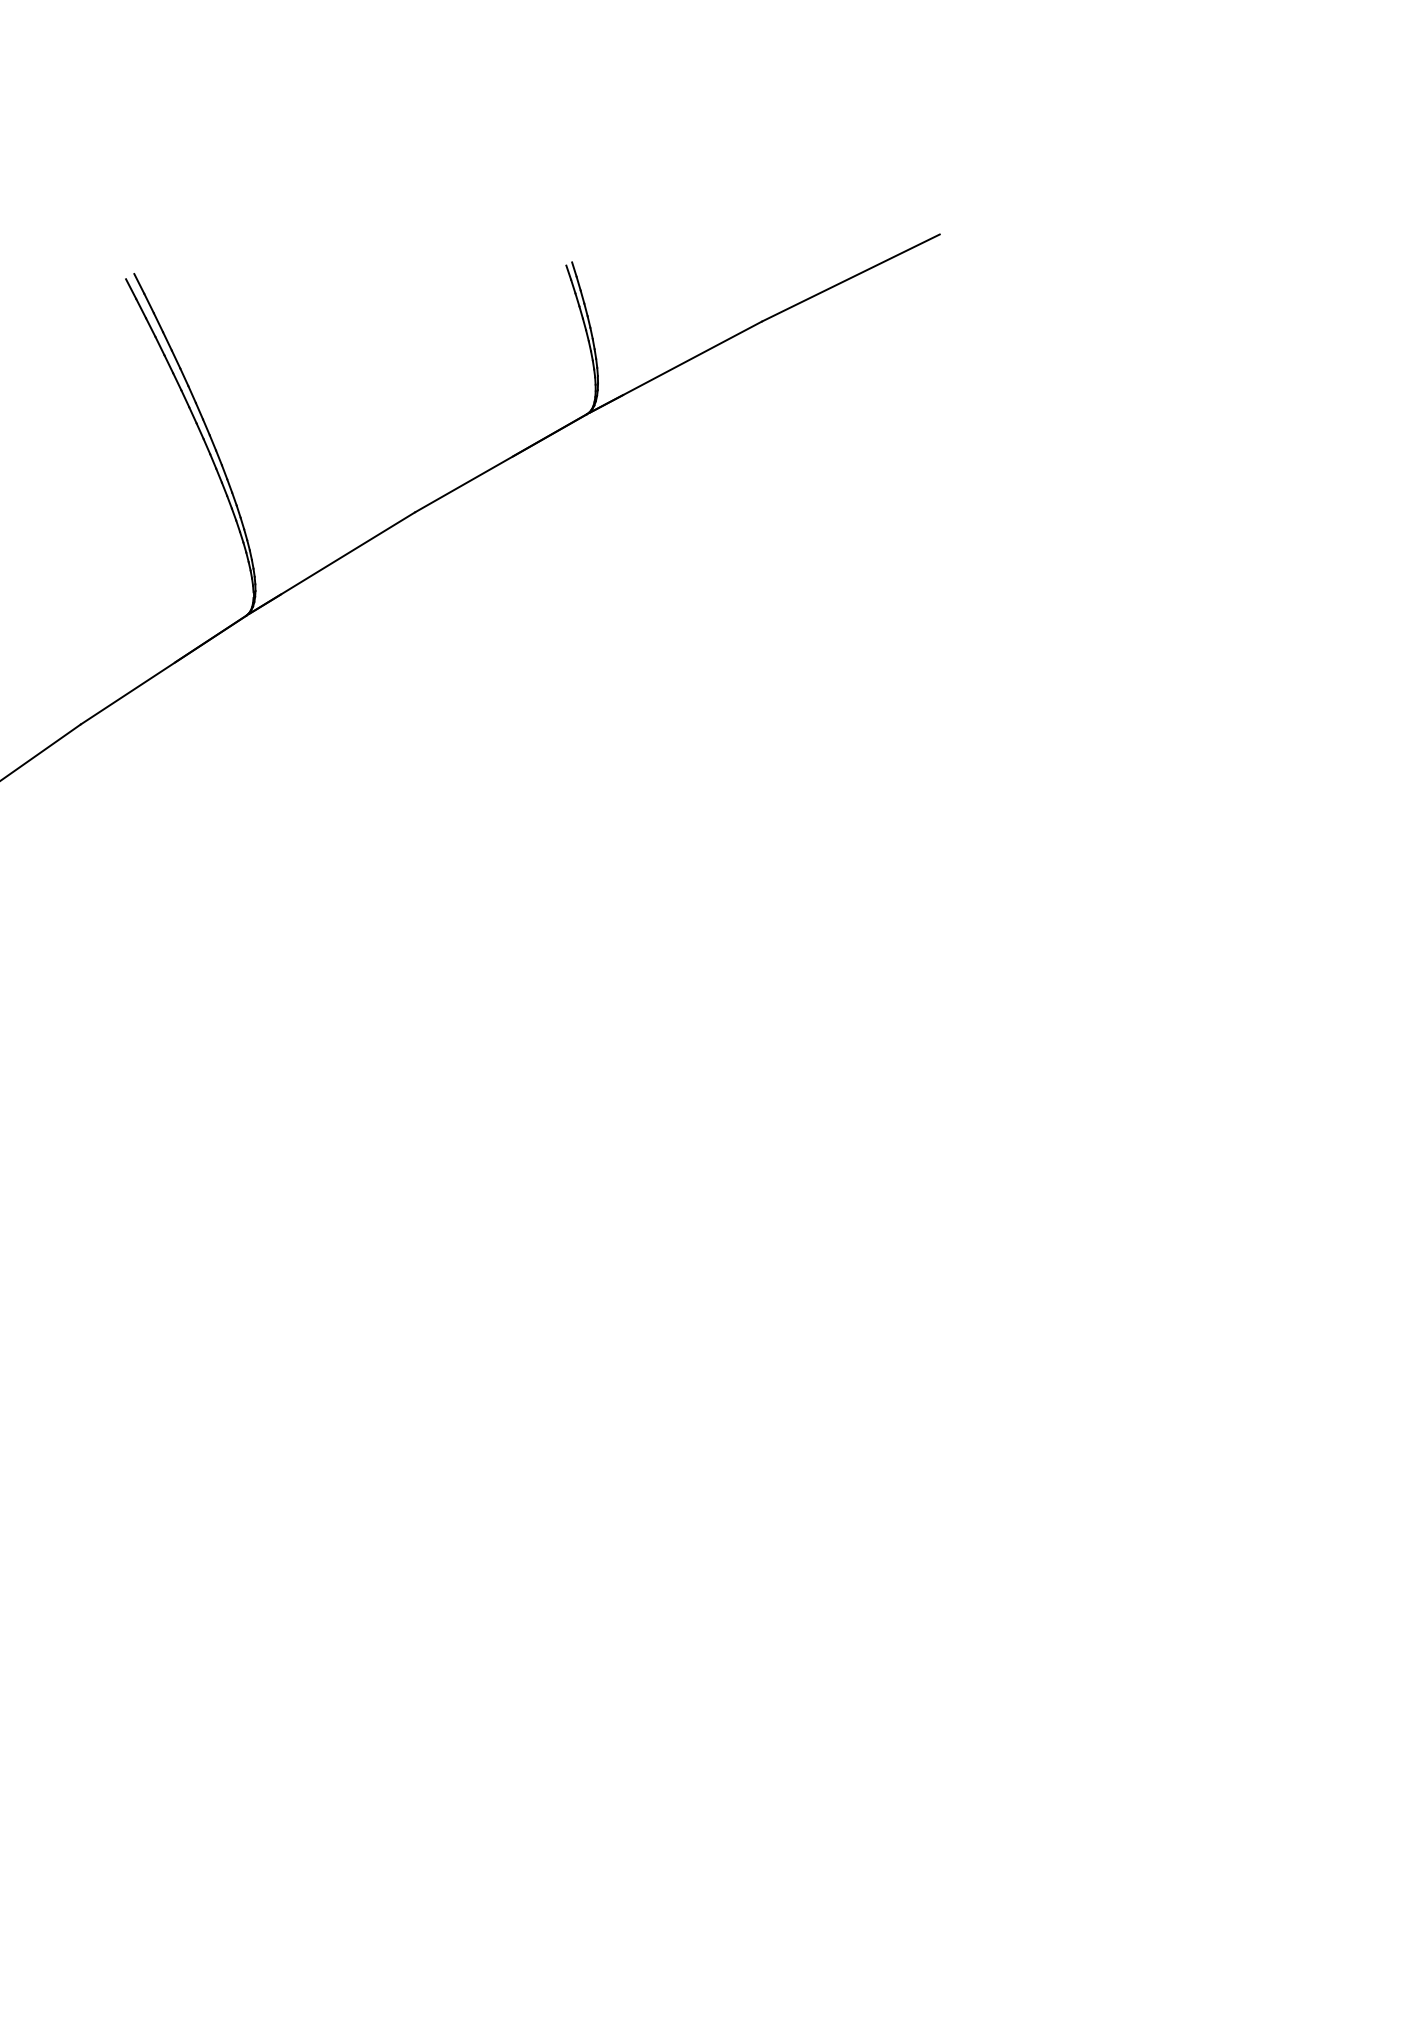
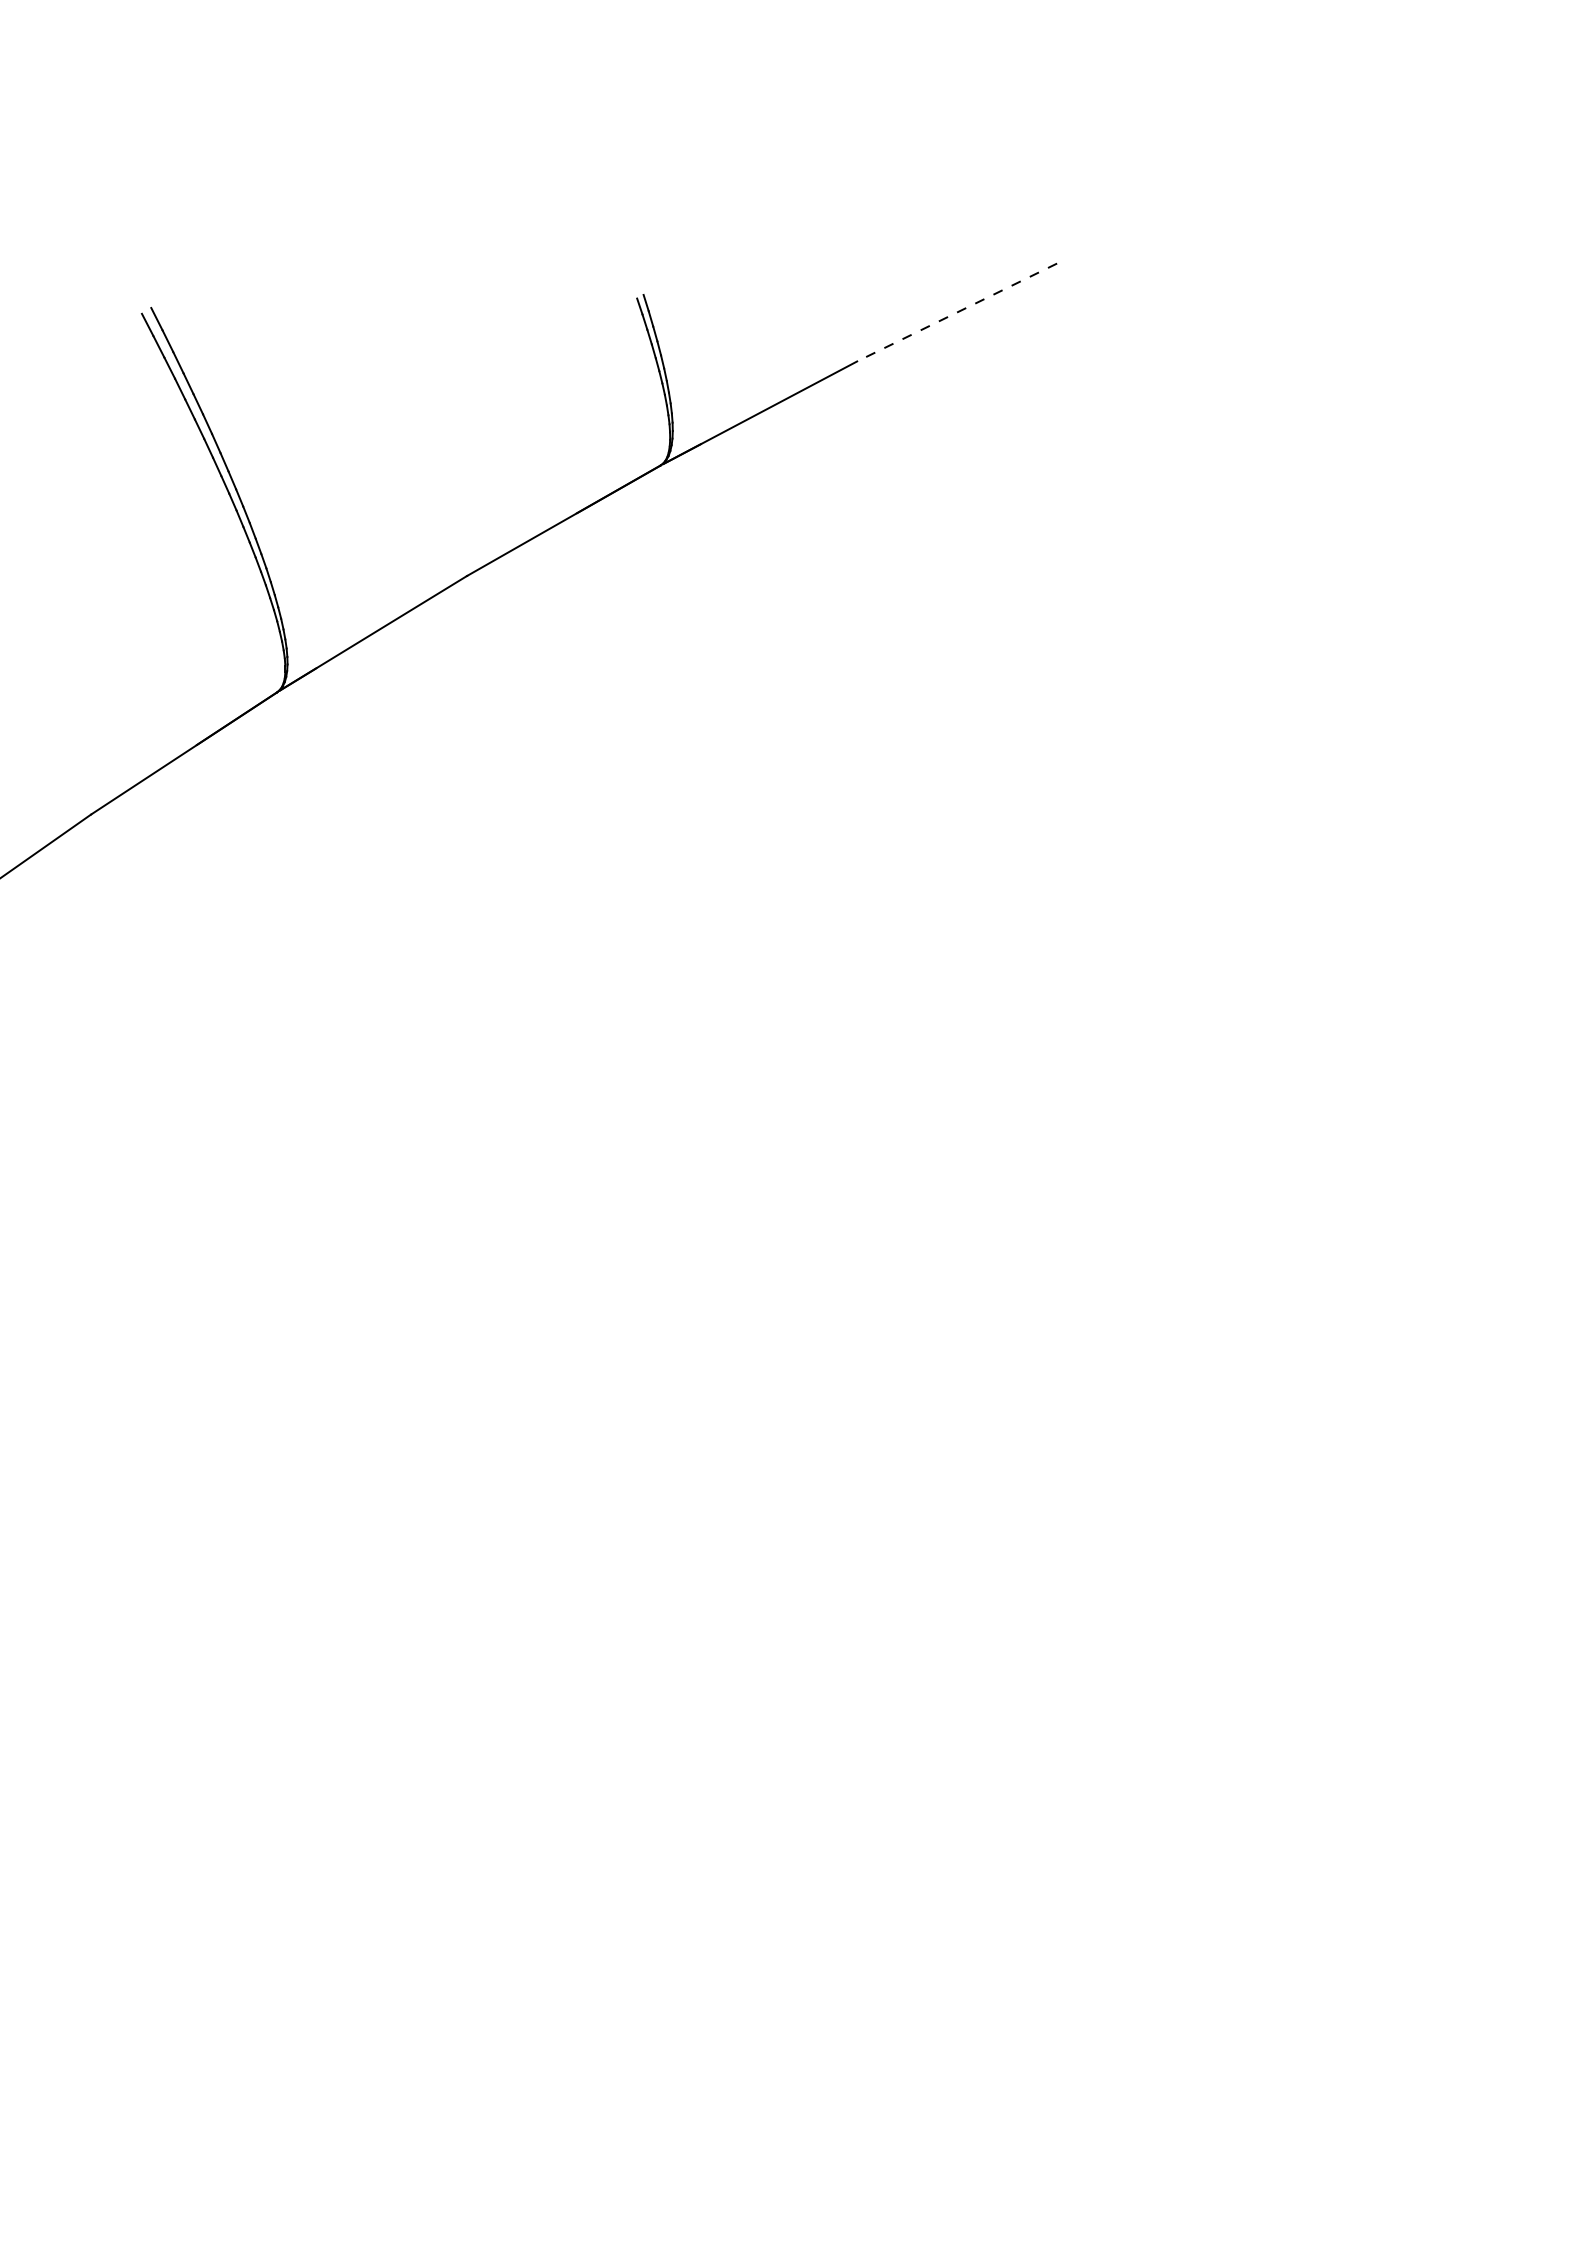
line: (850, 278) -> (956, 312), solid -> dashed

